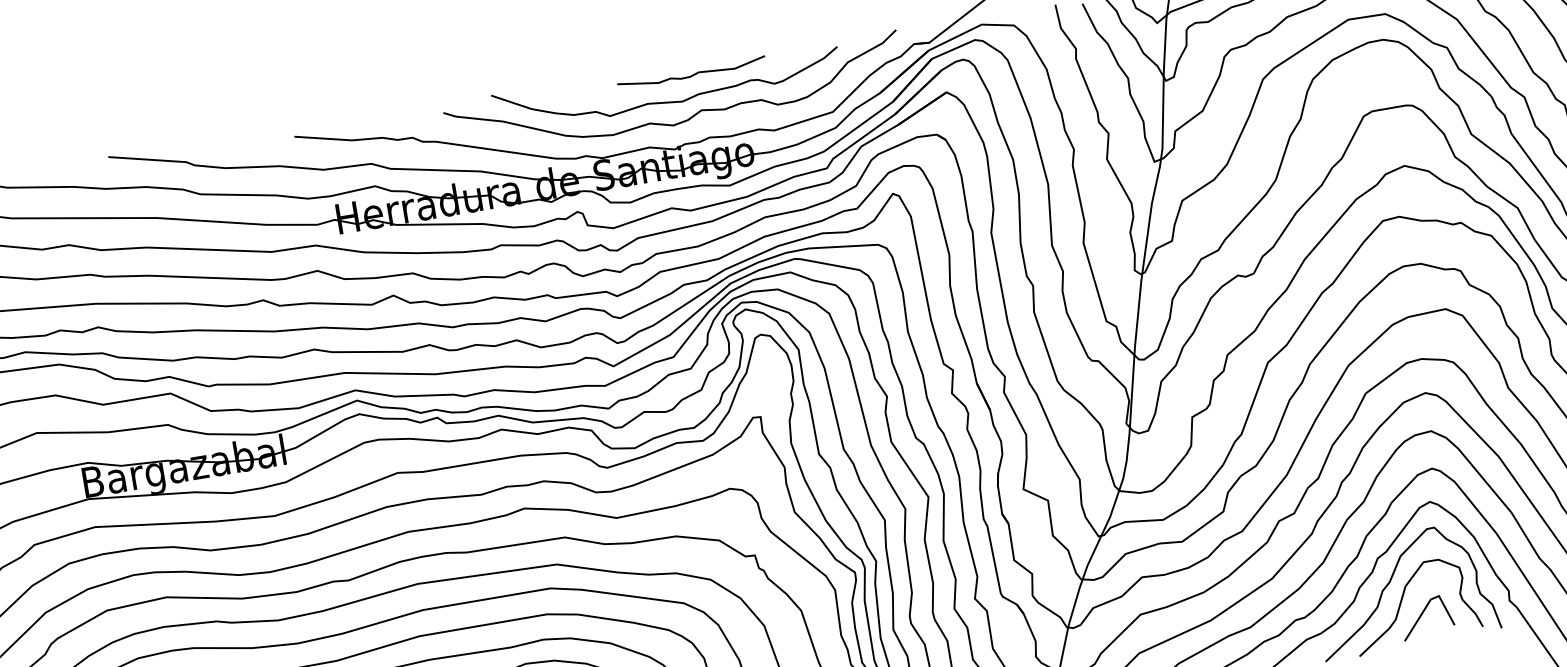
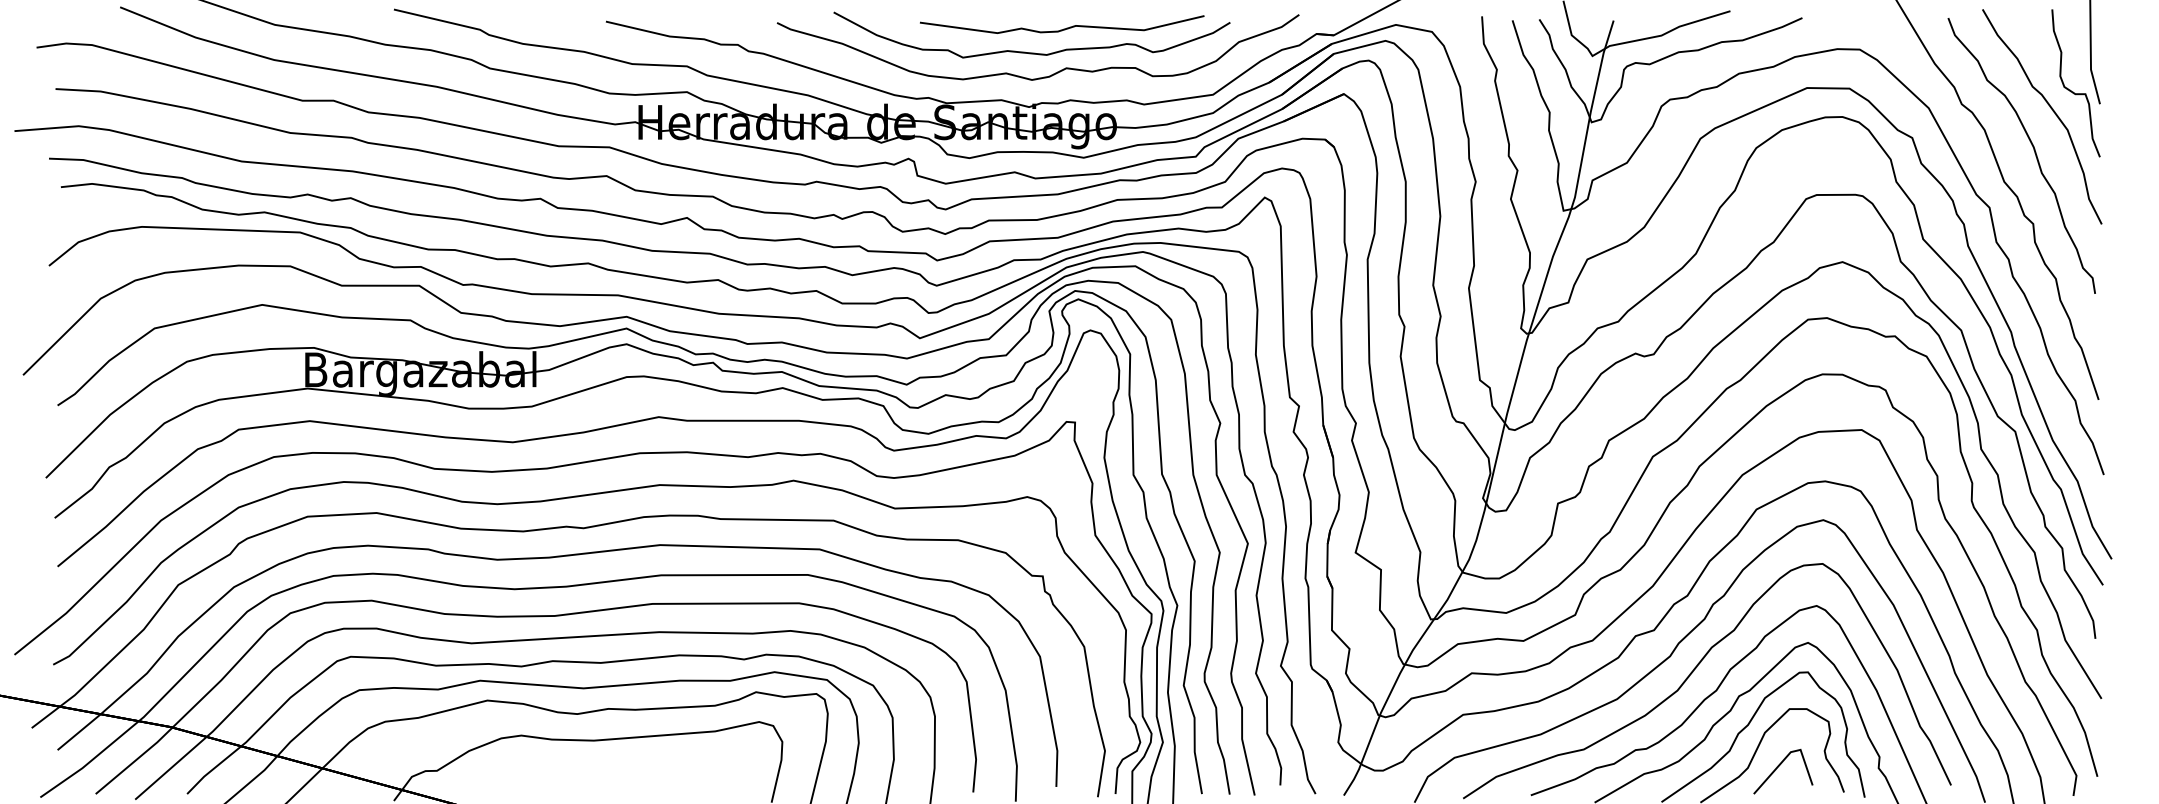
part: (691, 72) -> (1062, 24), size x1.67

